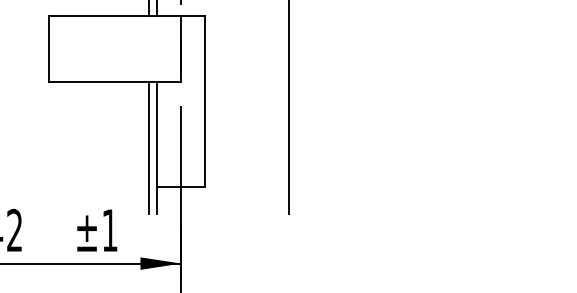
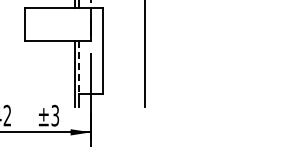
line: (158, 134) -> (79, 67), solid -> dashed
text: (110, 230) -> (55, 115), ±1 -> ±3

